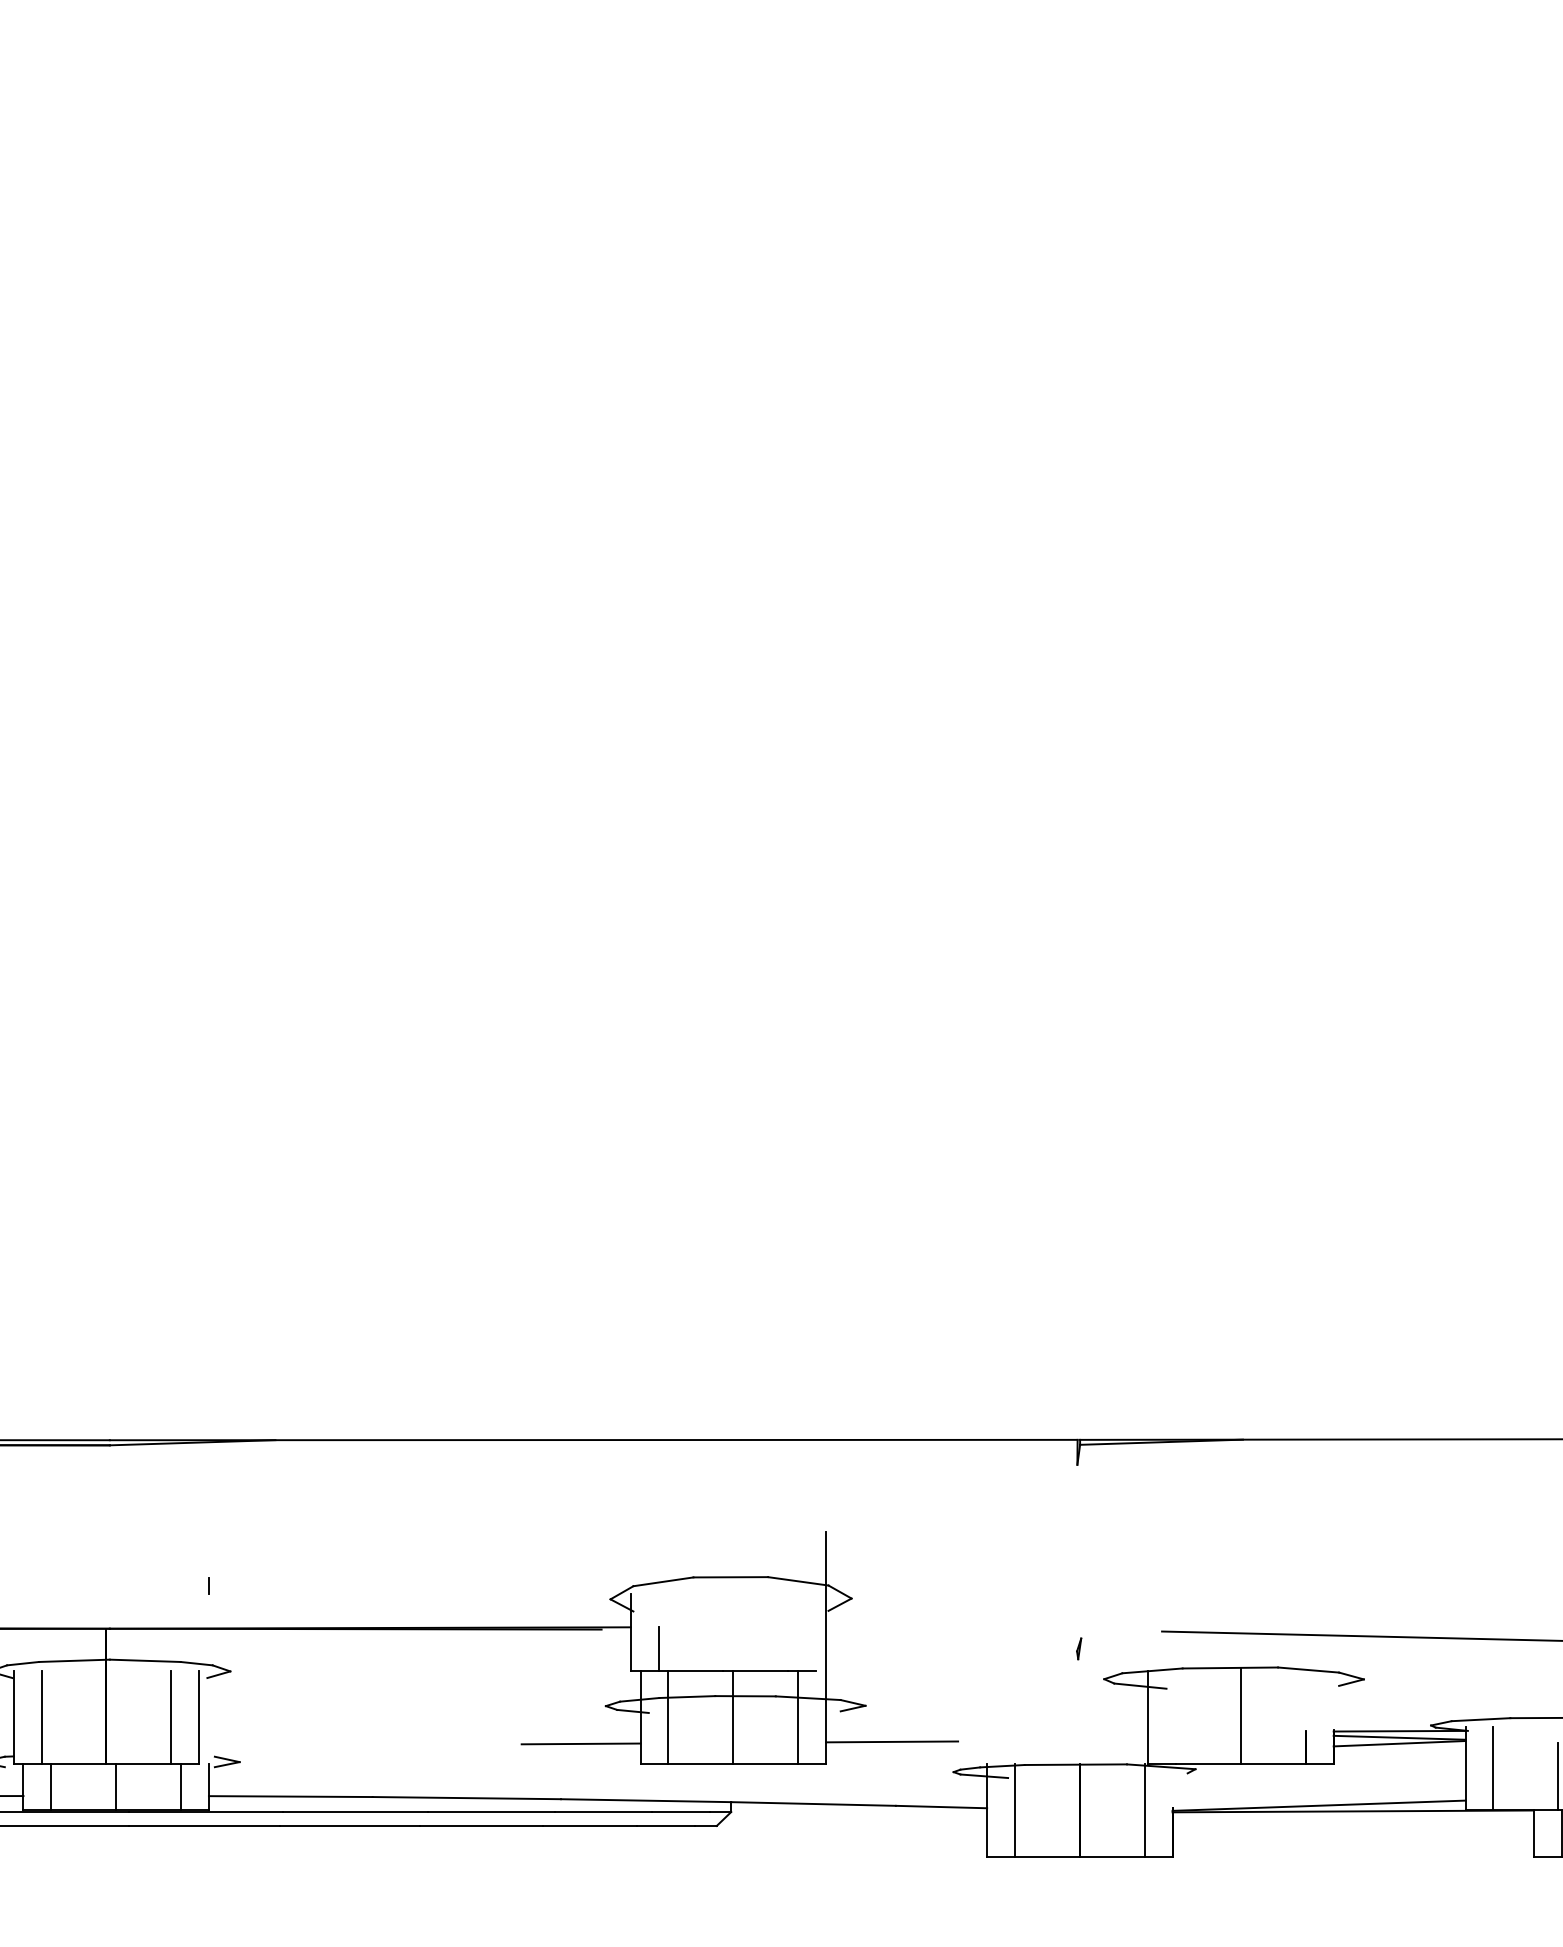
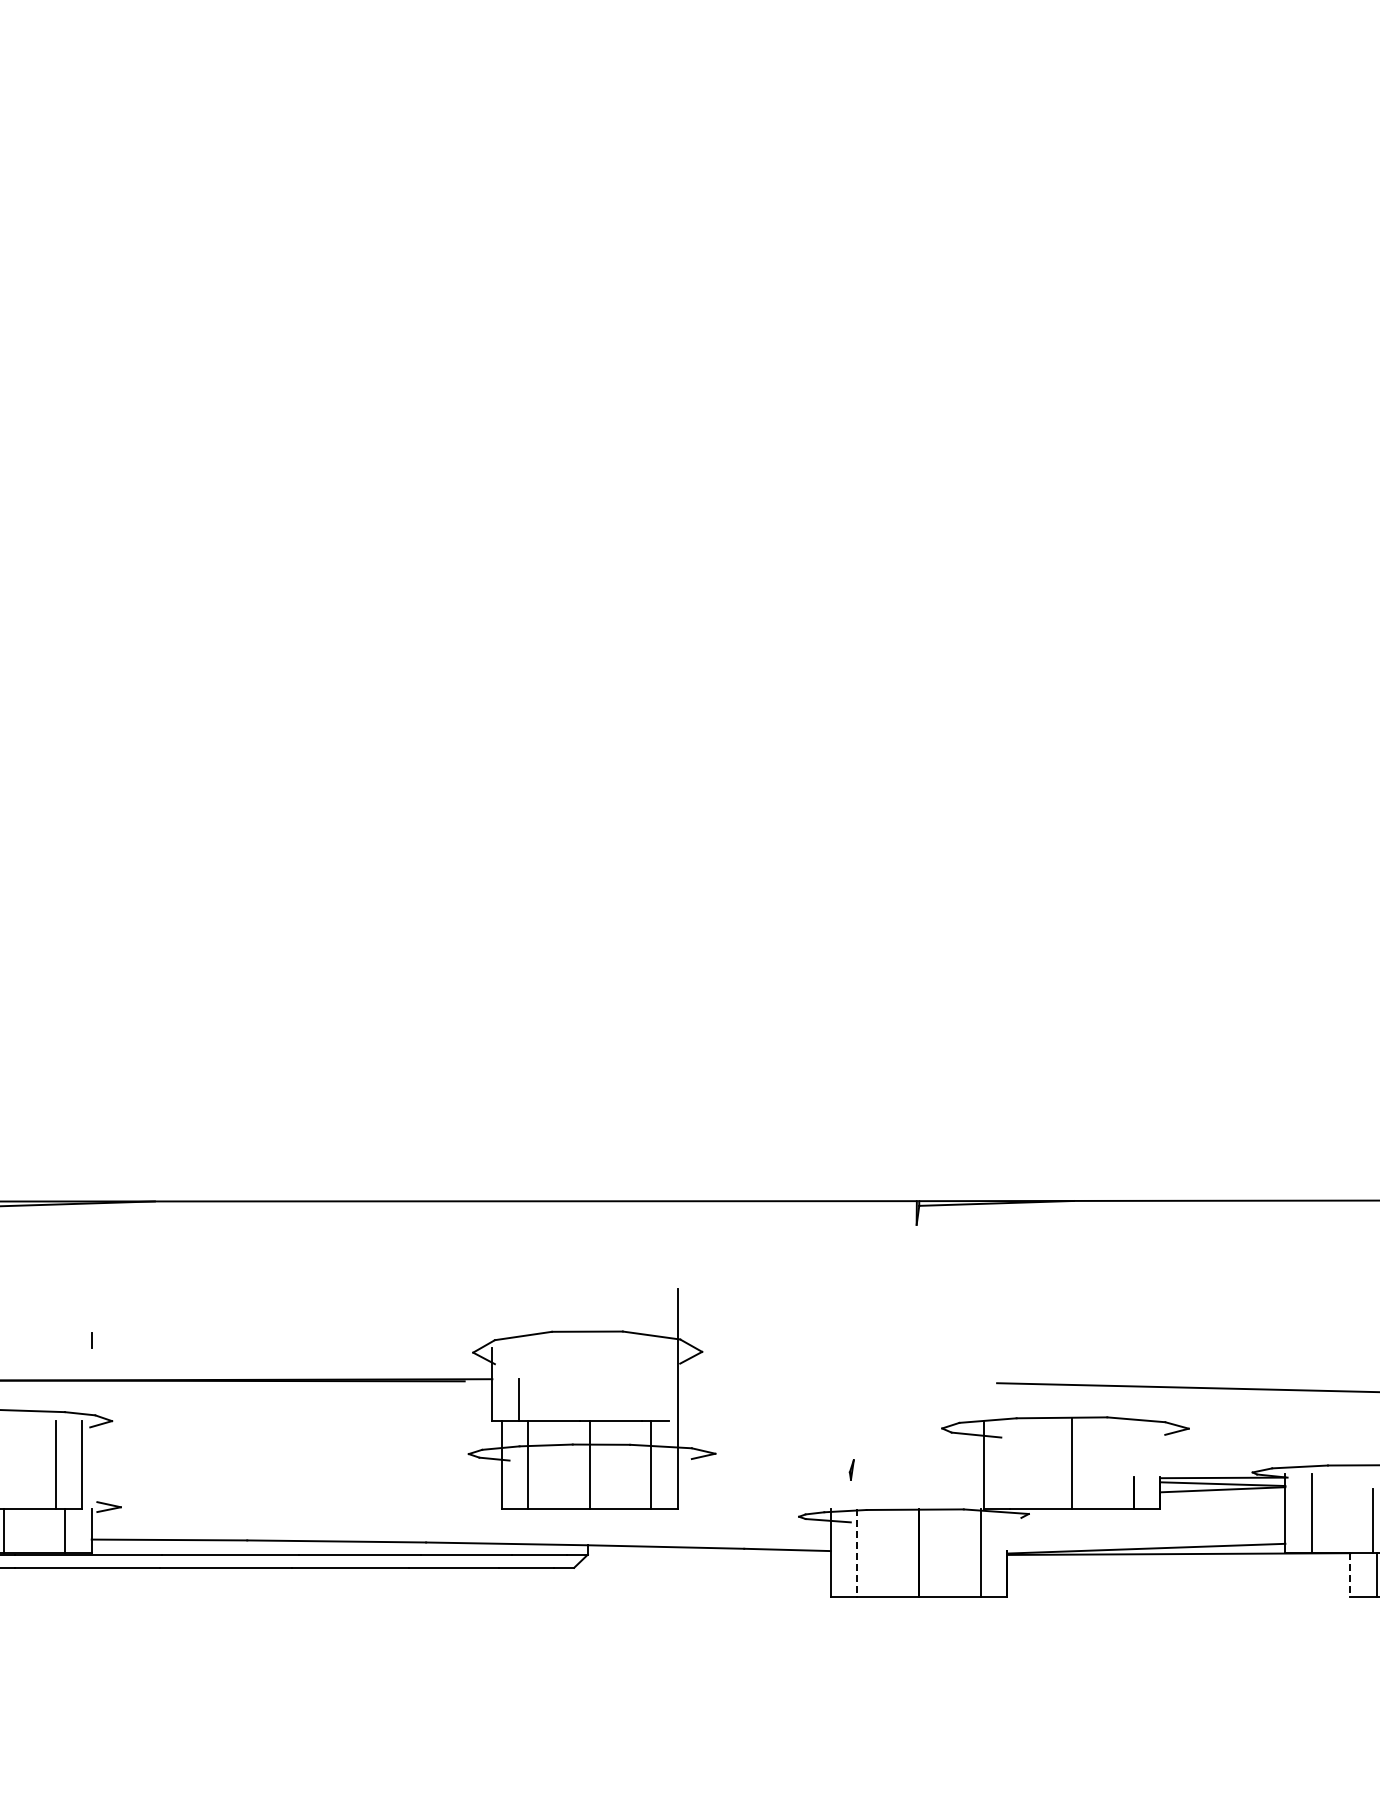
part: (1079, 1648) -> (852, 1469), moved
line: (891, 1741) -> (740, 1487), removed
line: (580, 1743) -> (444, 1489), removed
line: (1014, 1810) -> (856, 1553), solid -> dashed
line: (1533, 1834) -> (1349, 1576), solid -> dashed

